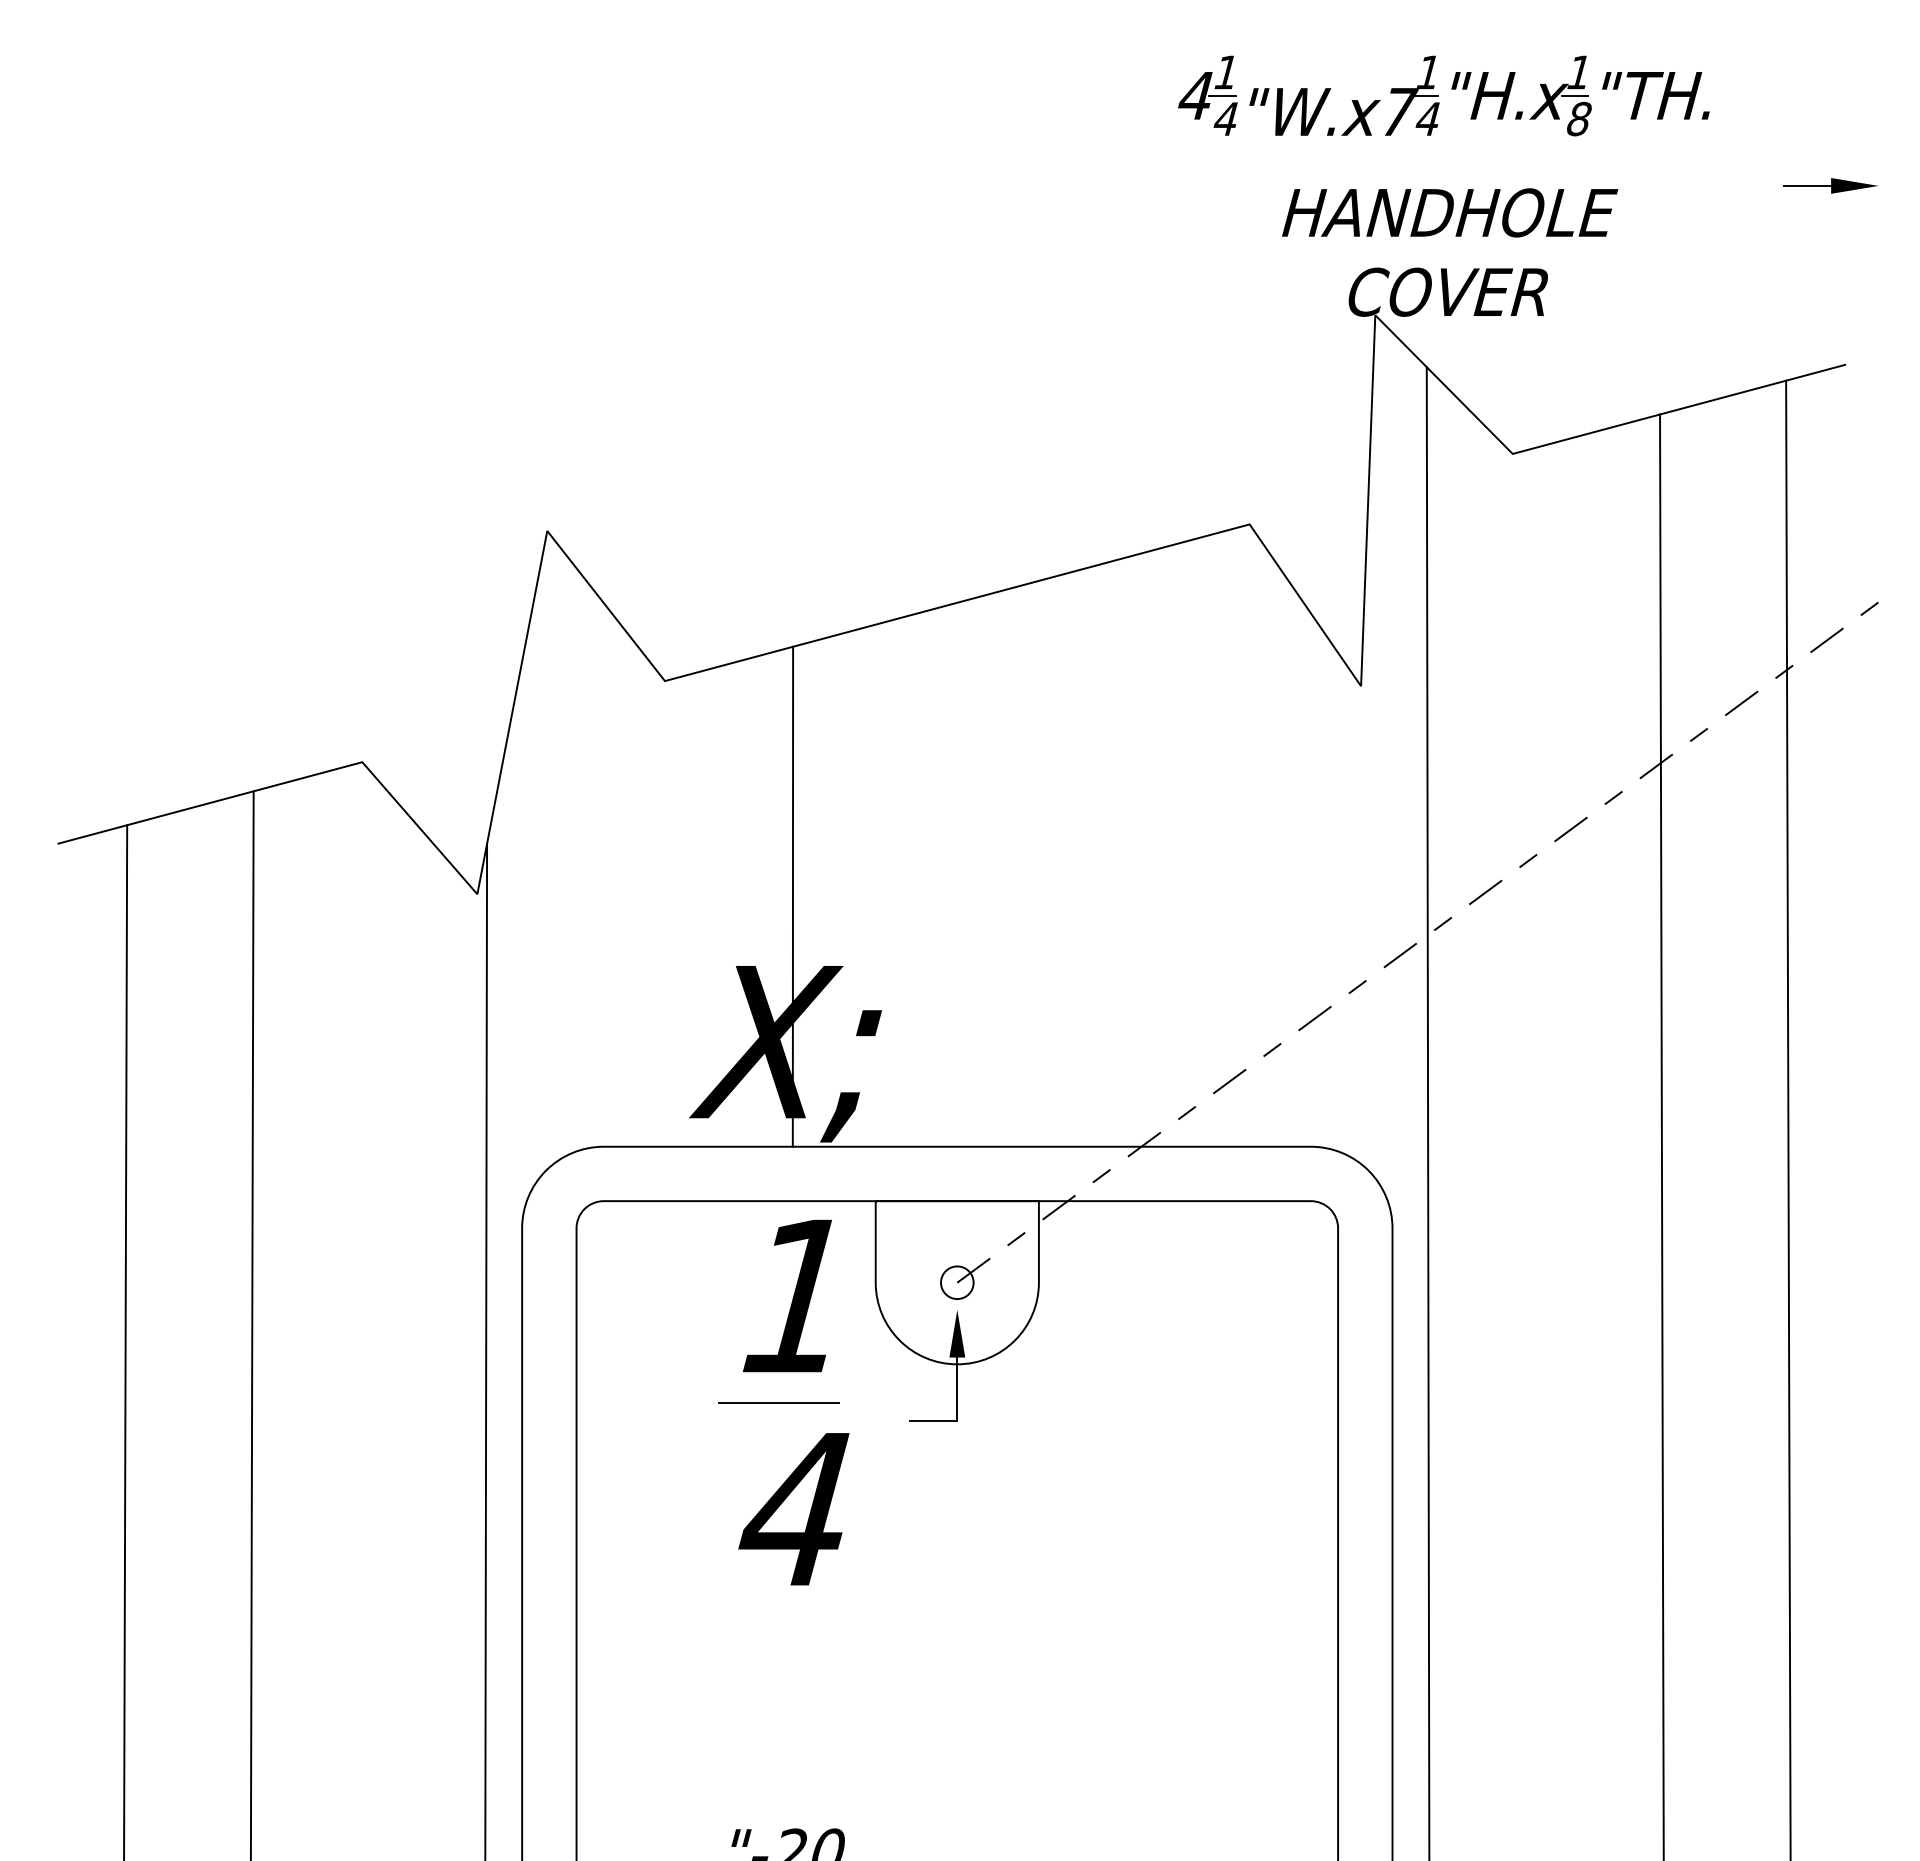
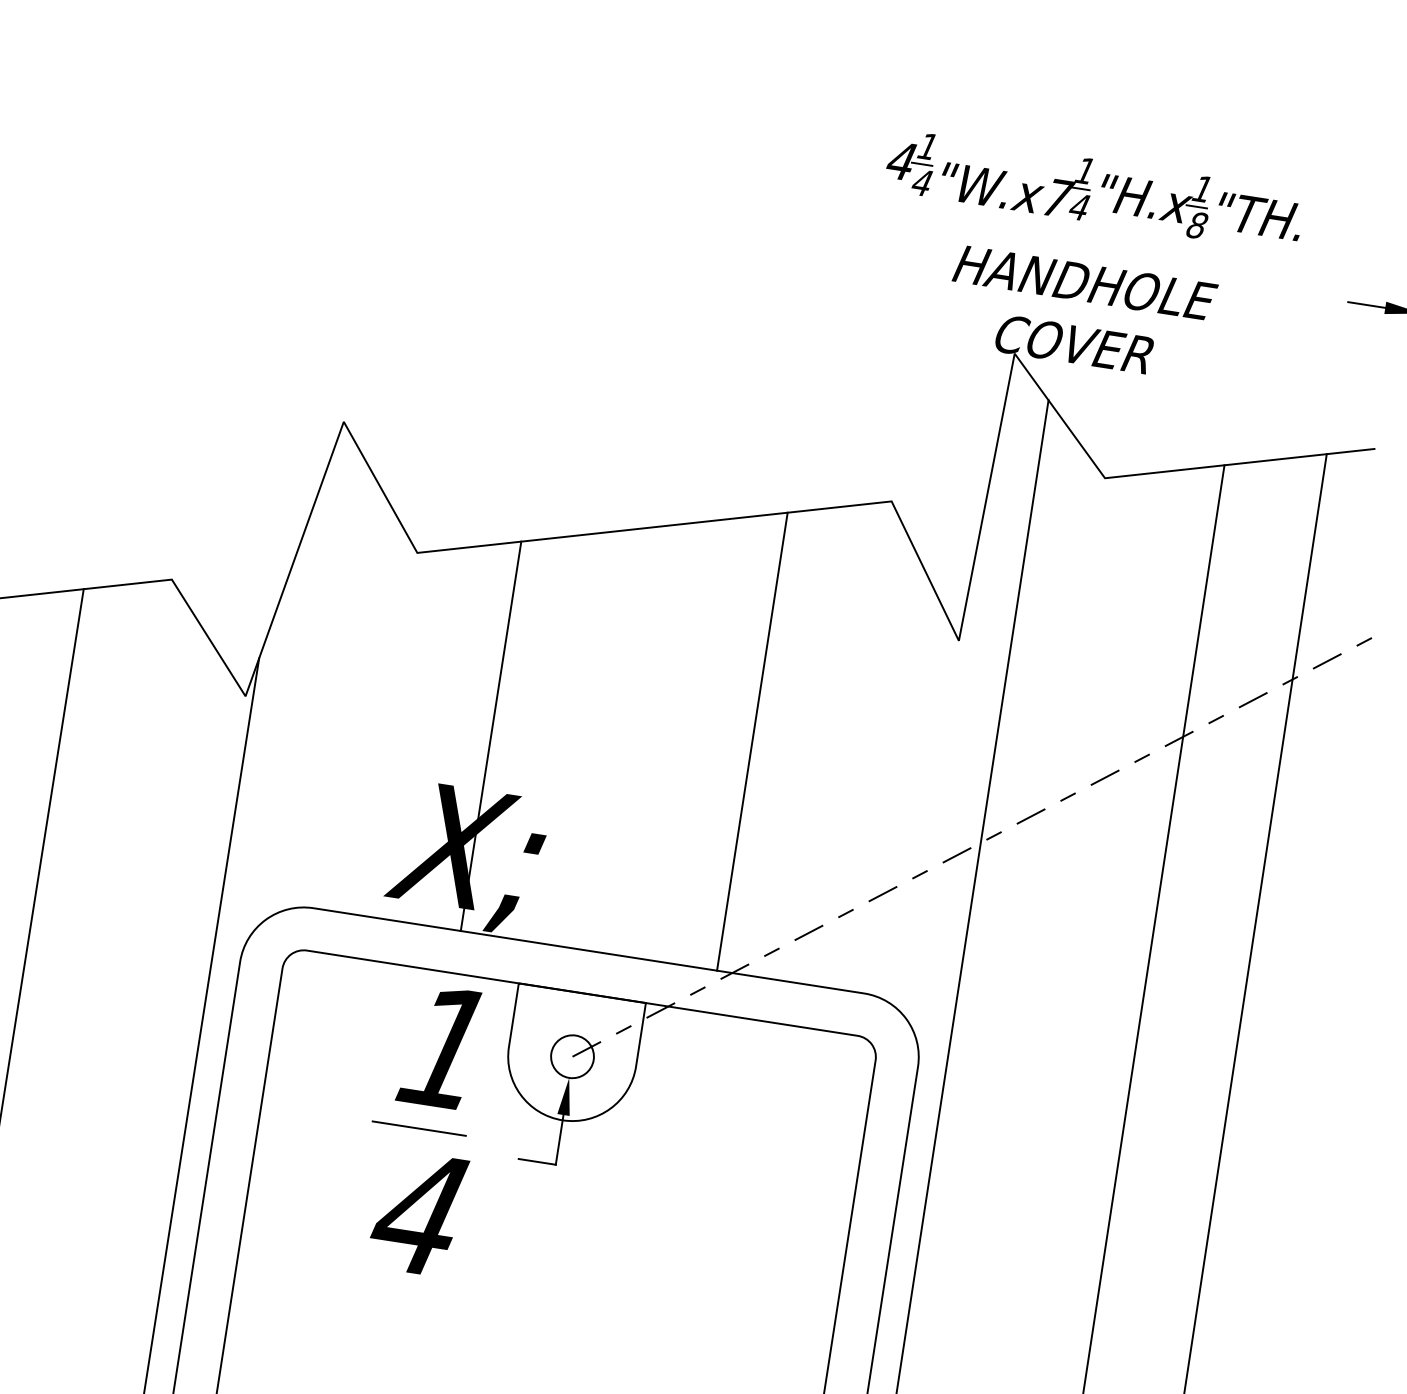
line: (1121, 852) -> (752, 741), added
circle: (957, 1282) -> (572, 1056), size x1.67

